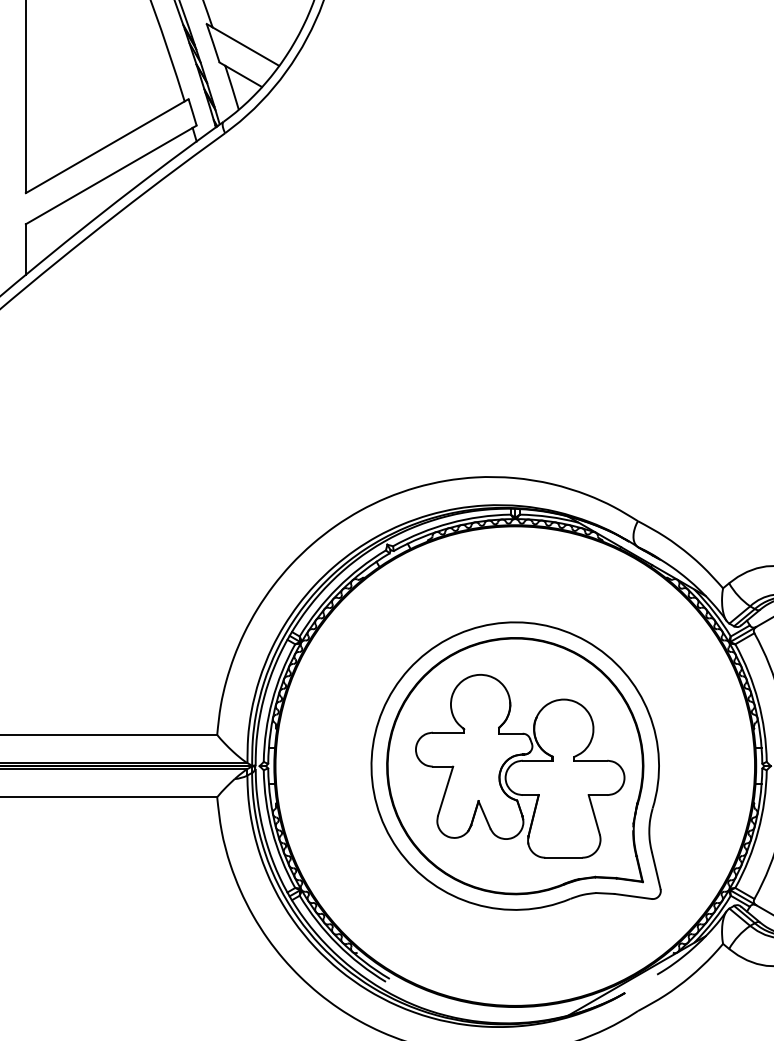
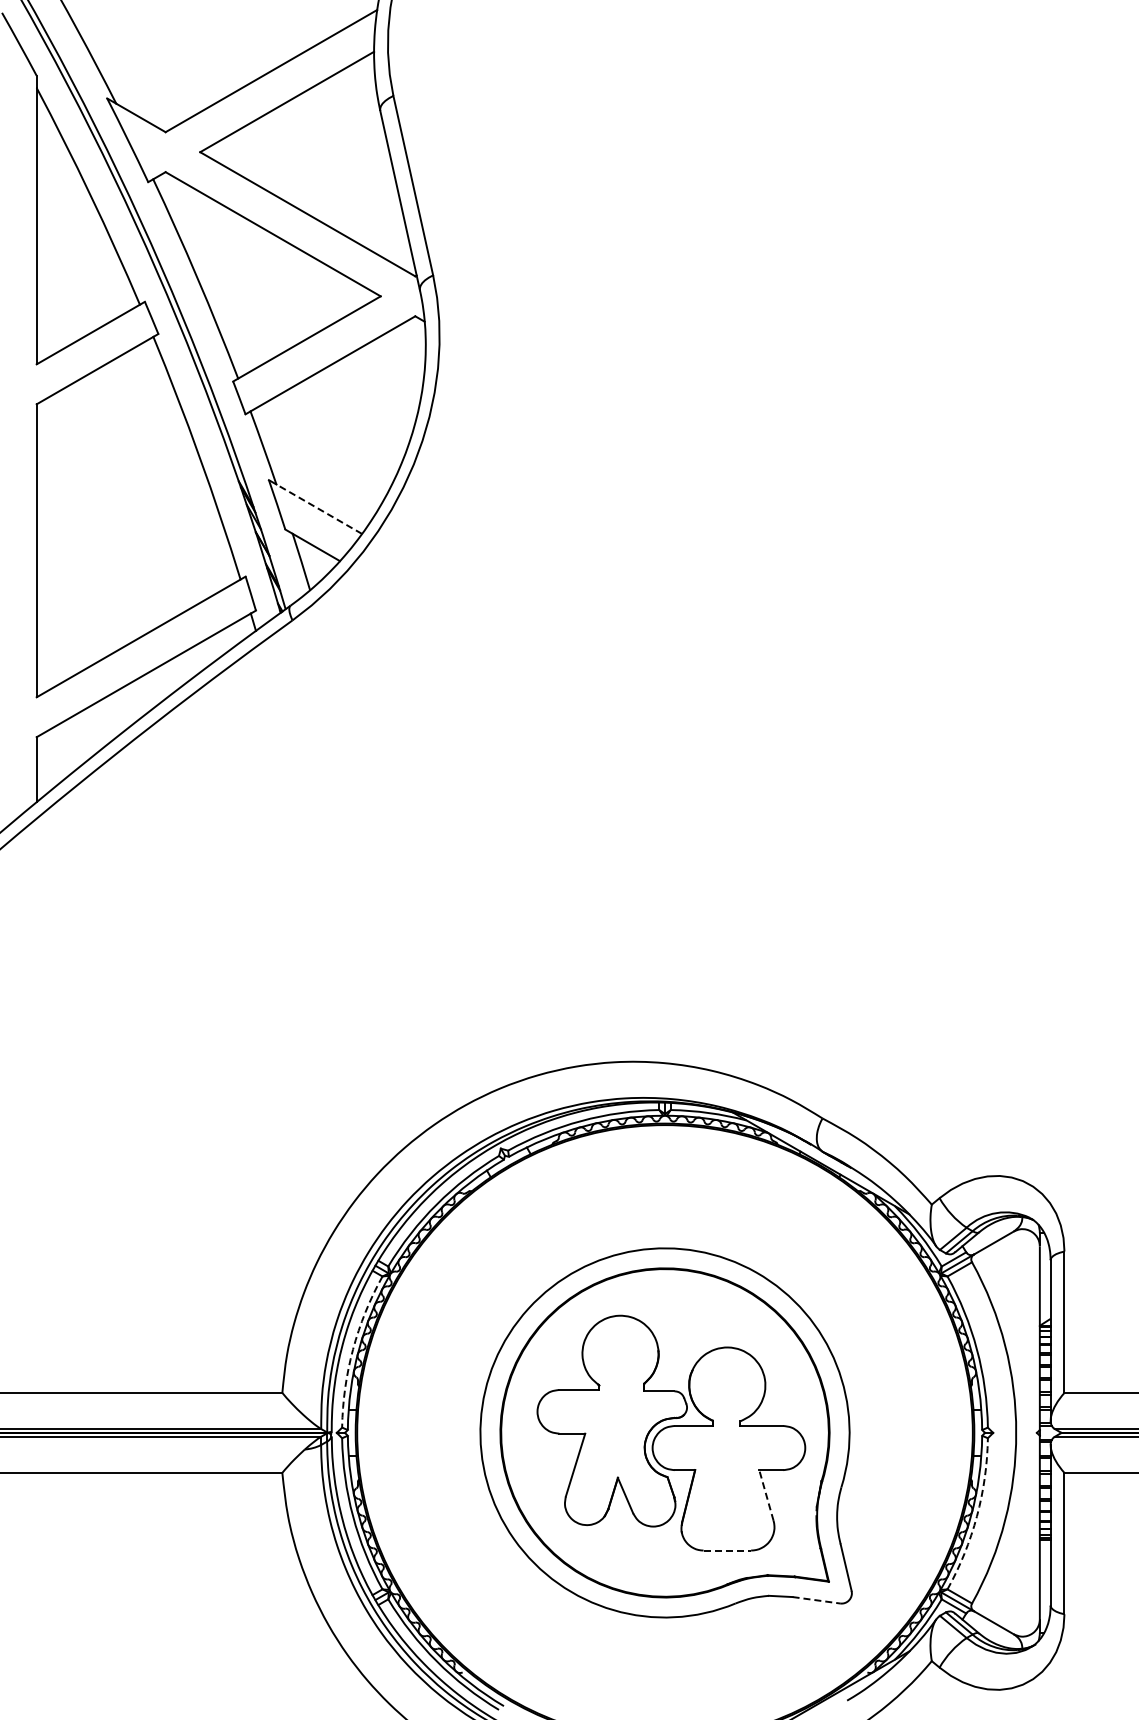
line: (245, 46) -> (318, 508), solid -> dashed
arc: (272, 701) -> (353, 1349), solid -> dashed
line: (594, 814) -> (766, 1495), solid -> dashed
arc: (758, 831) -> (977, 1516), solid -> dashed
line: (563, 857) -> (727, 1550), solid -> dashed
line: (633, 896) -> (816, 1600), solid -> dashed

